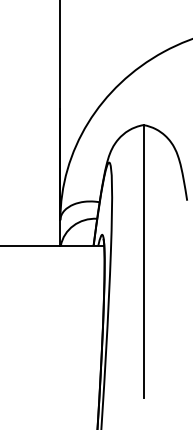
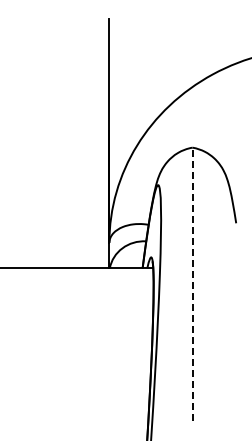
line: (143, 261) -> (192, 284), solid -> dashed

